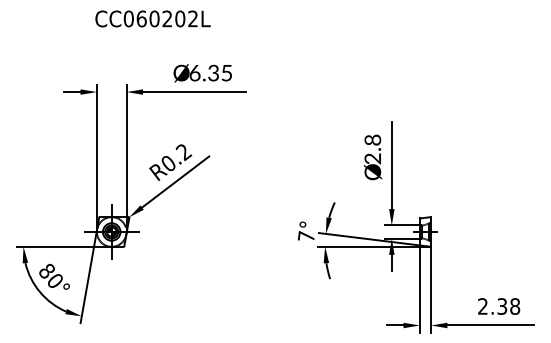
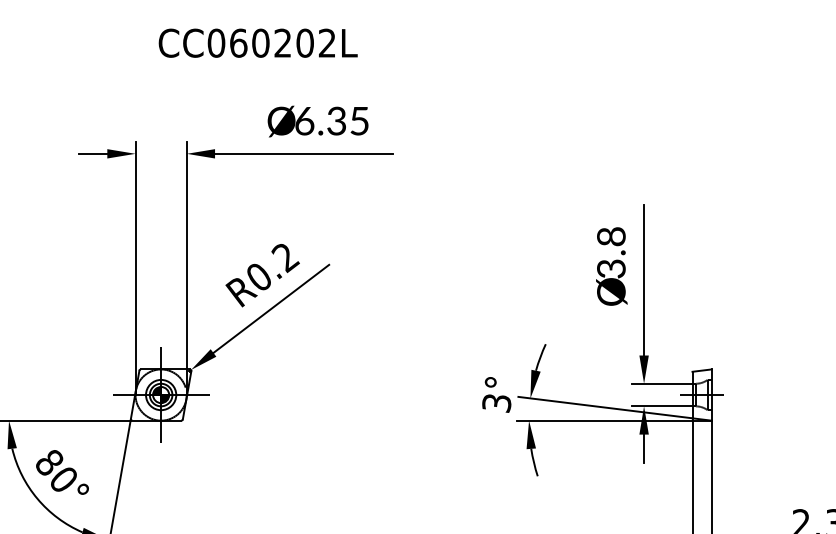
text: (152, 18) -> (257, 42), moved
text: (375, 158) -> (615, 268), 2.8 -> 3.8
text: (305, 236) -> (495, 402), 7° -> 3°

